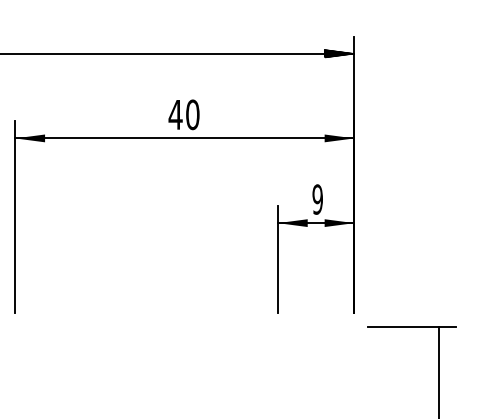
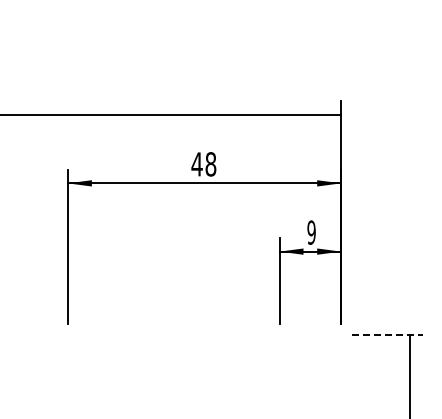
hatch: (338, 52) -> (328, 114), removed
text: (192, 115) -> (210, 164), 40 -> 48
line: (411, 327) -> (387, 335), solid -> dashed

